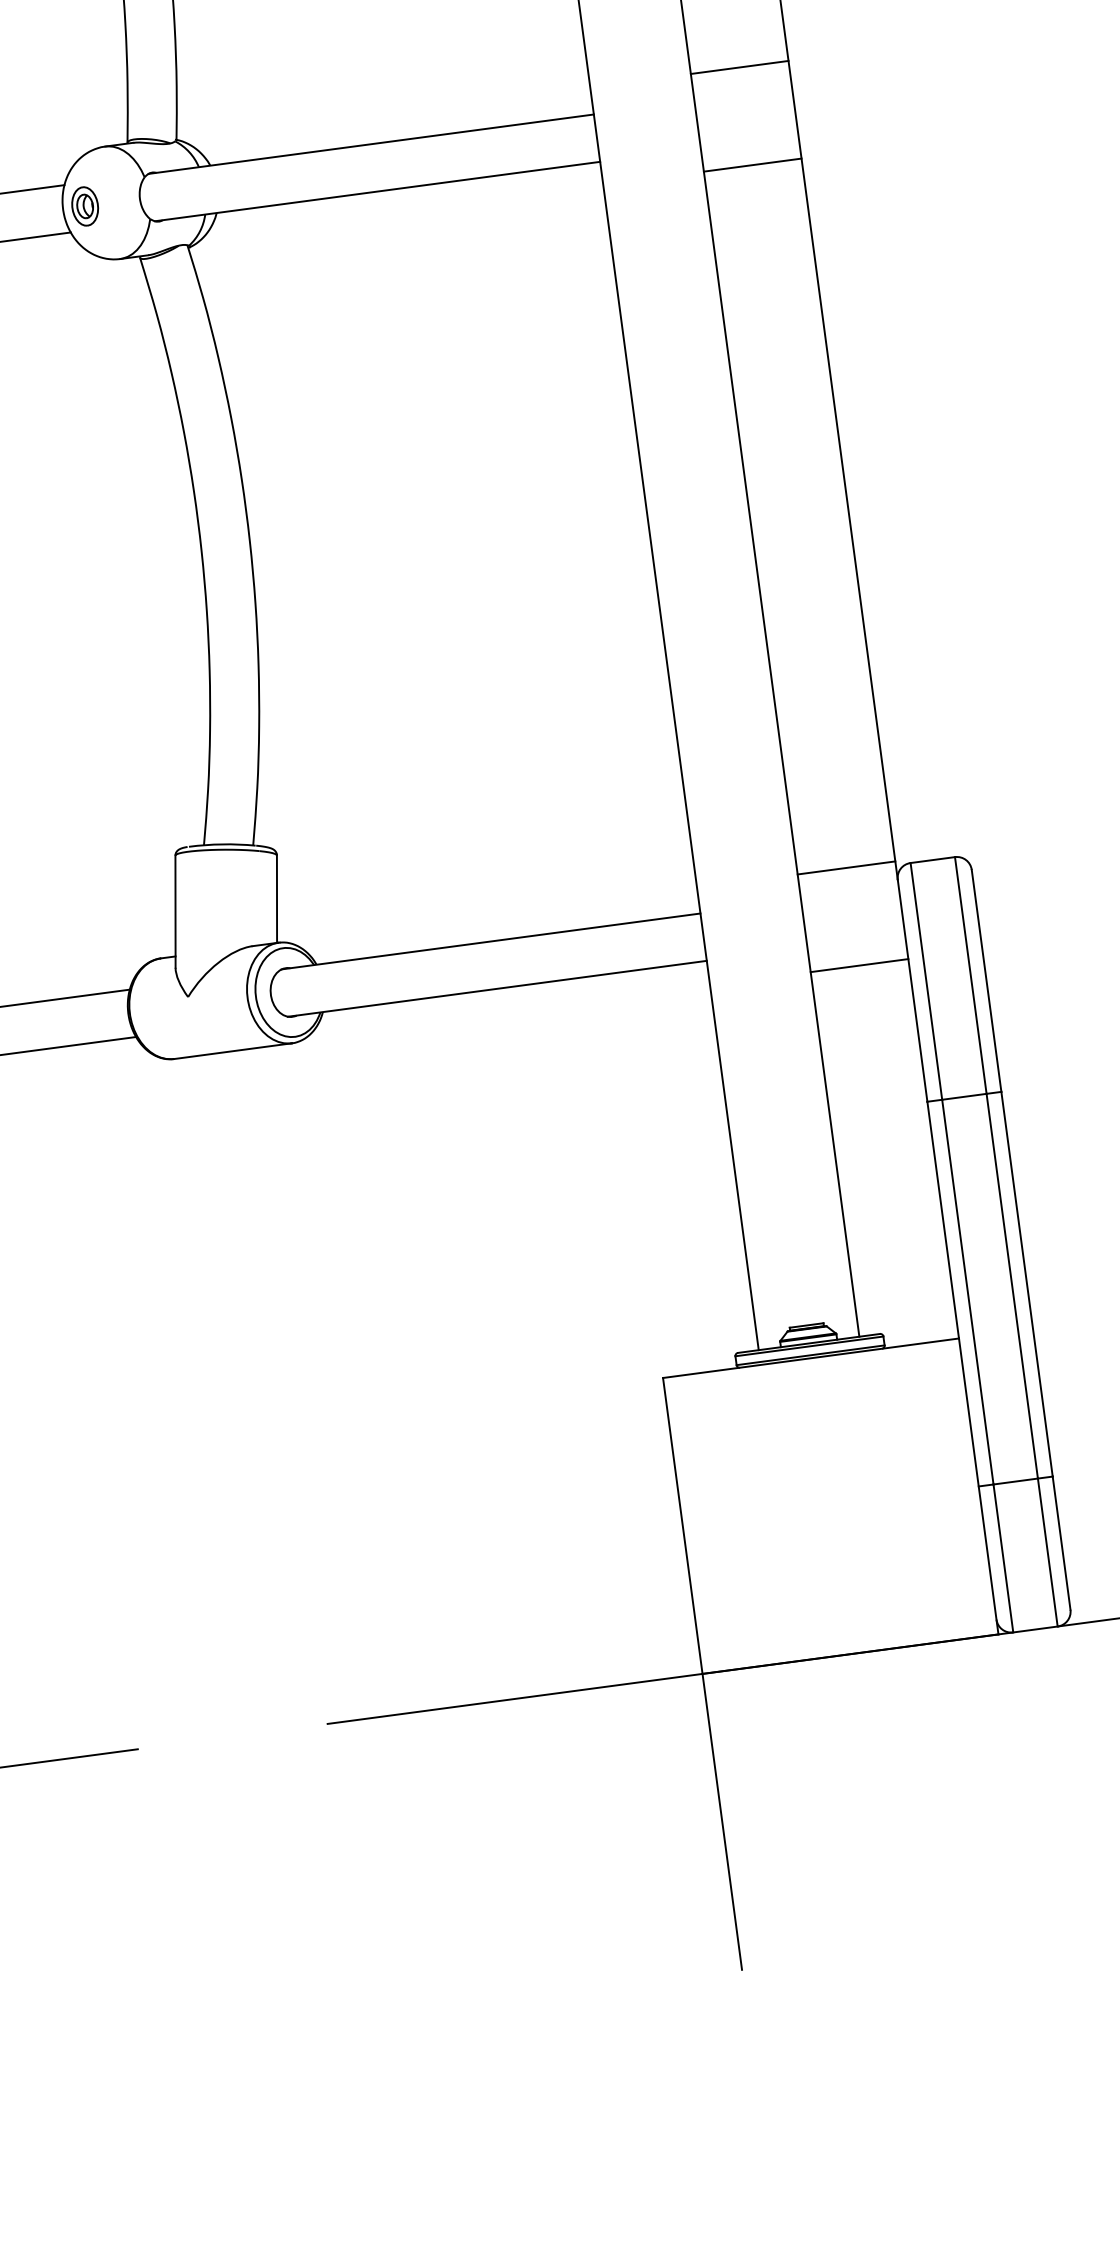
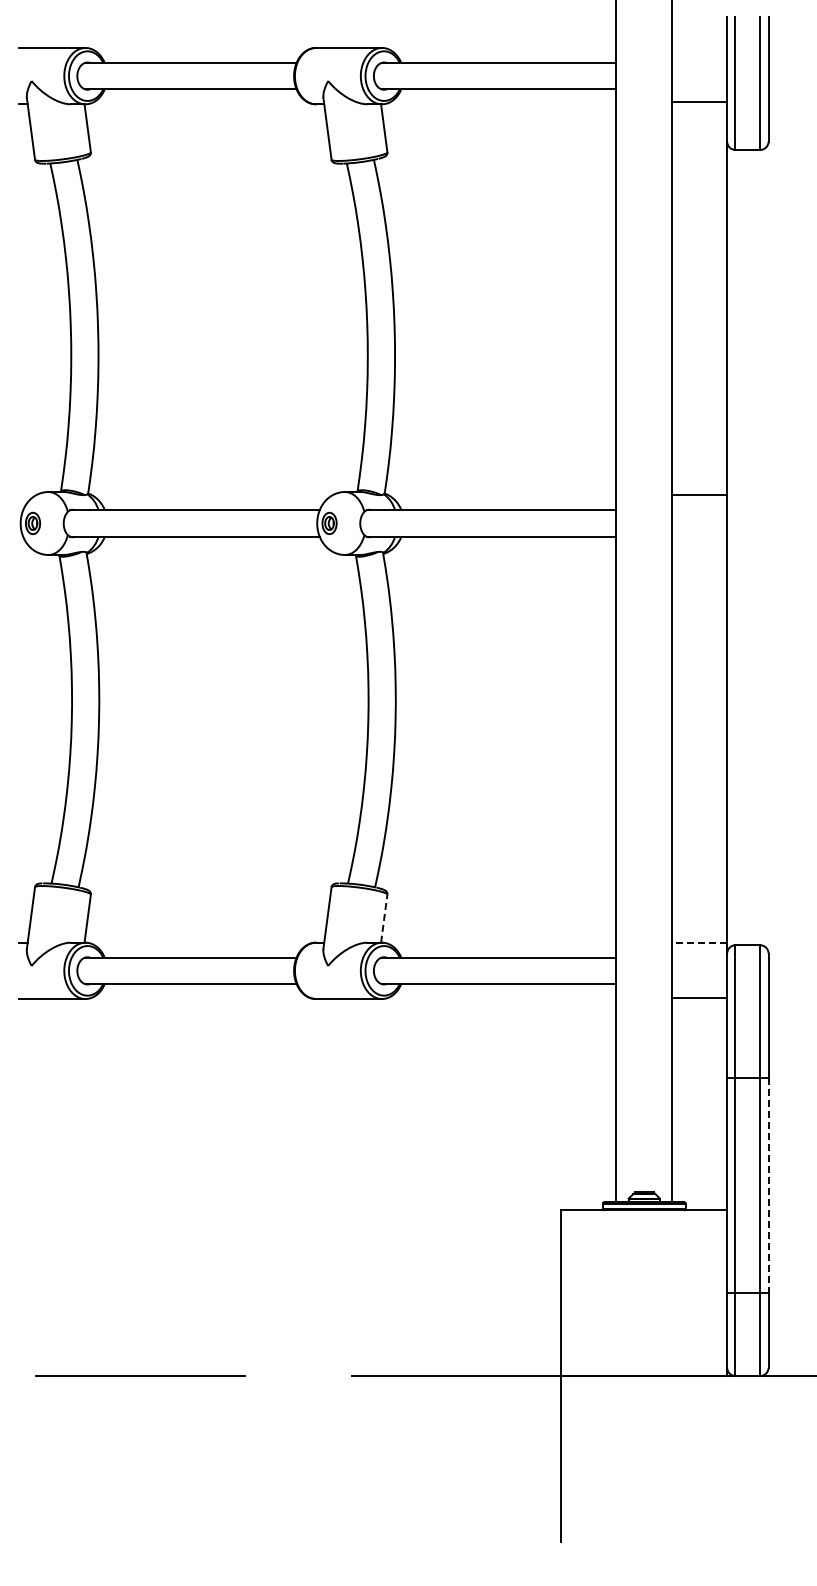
line: (752, 164) -> (699, 549), removed
line: (845, 868) -> (699, 943), solid -> dashed
line: (277, 898) -> (384, 918), solid -> dashed
line: (1026, 1284) -> (768, 1185), solid -> dashed

